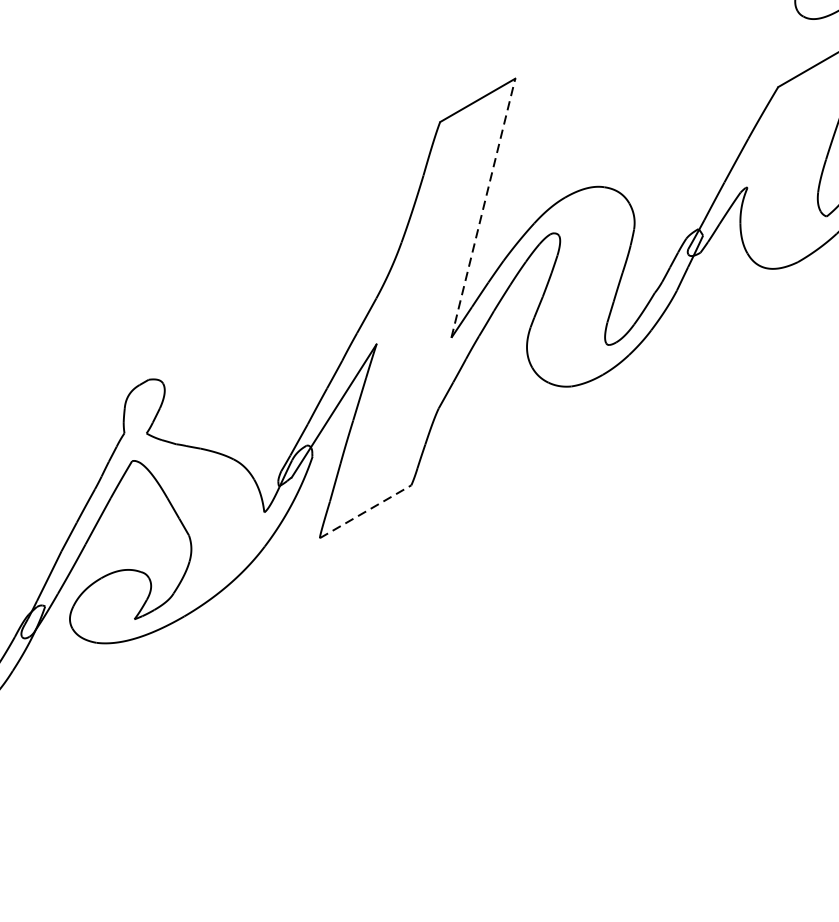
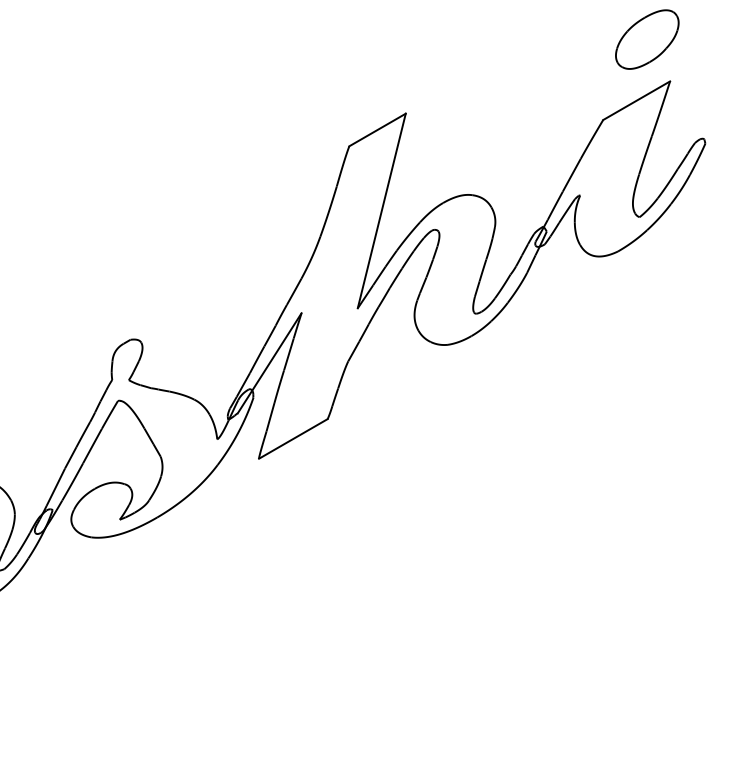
line: (482, 207) -> (381, 210), dashed -> solid
line: (365, 511) -> (293, 438), dashed -> solid

